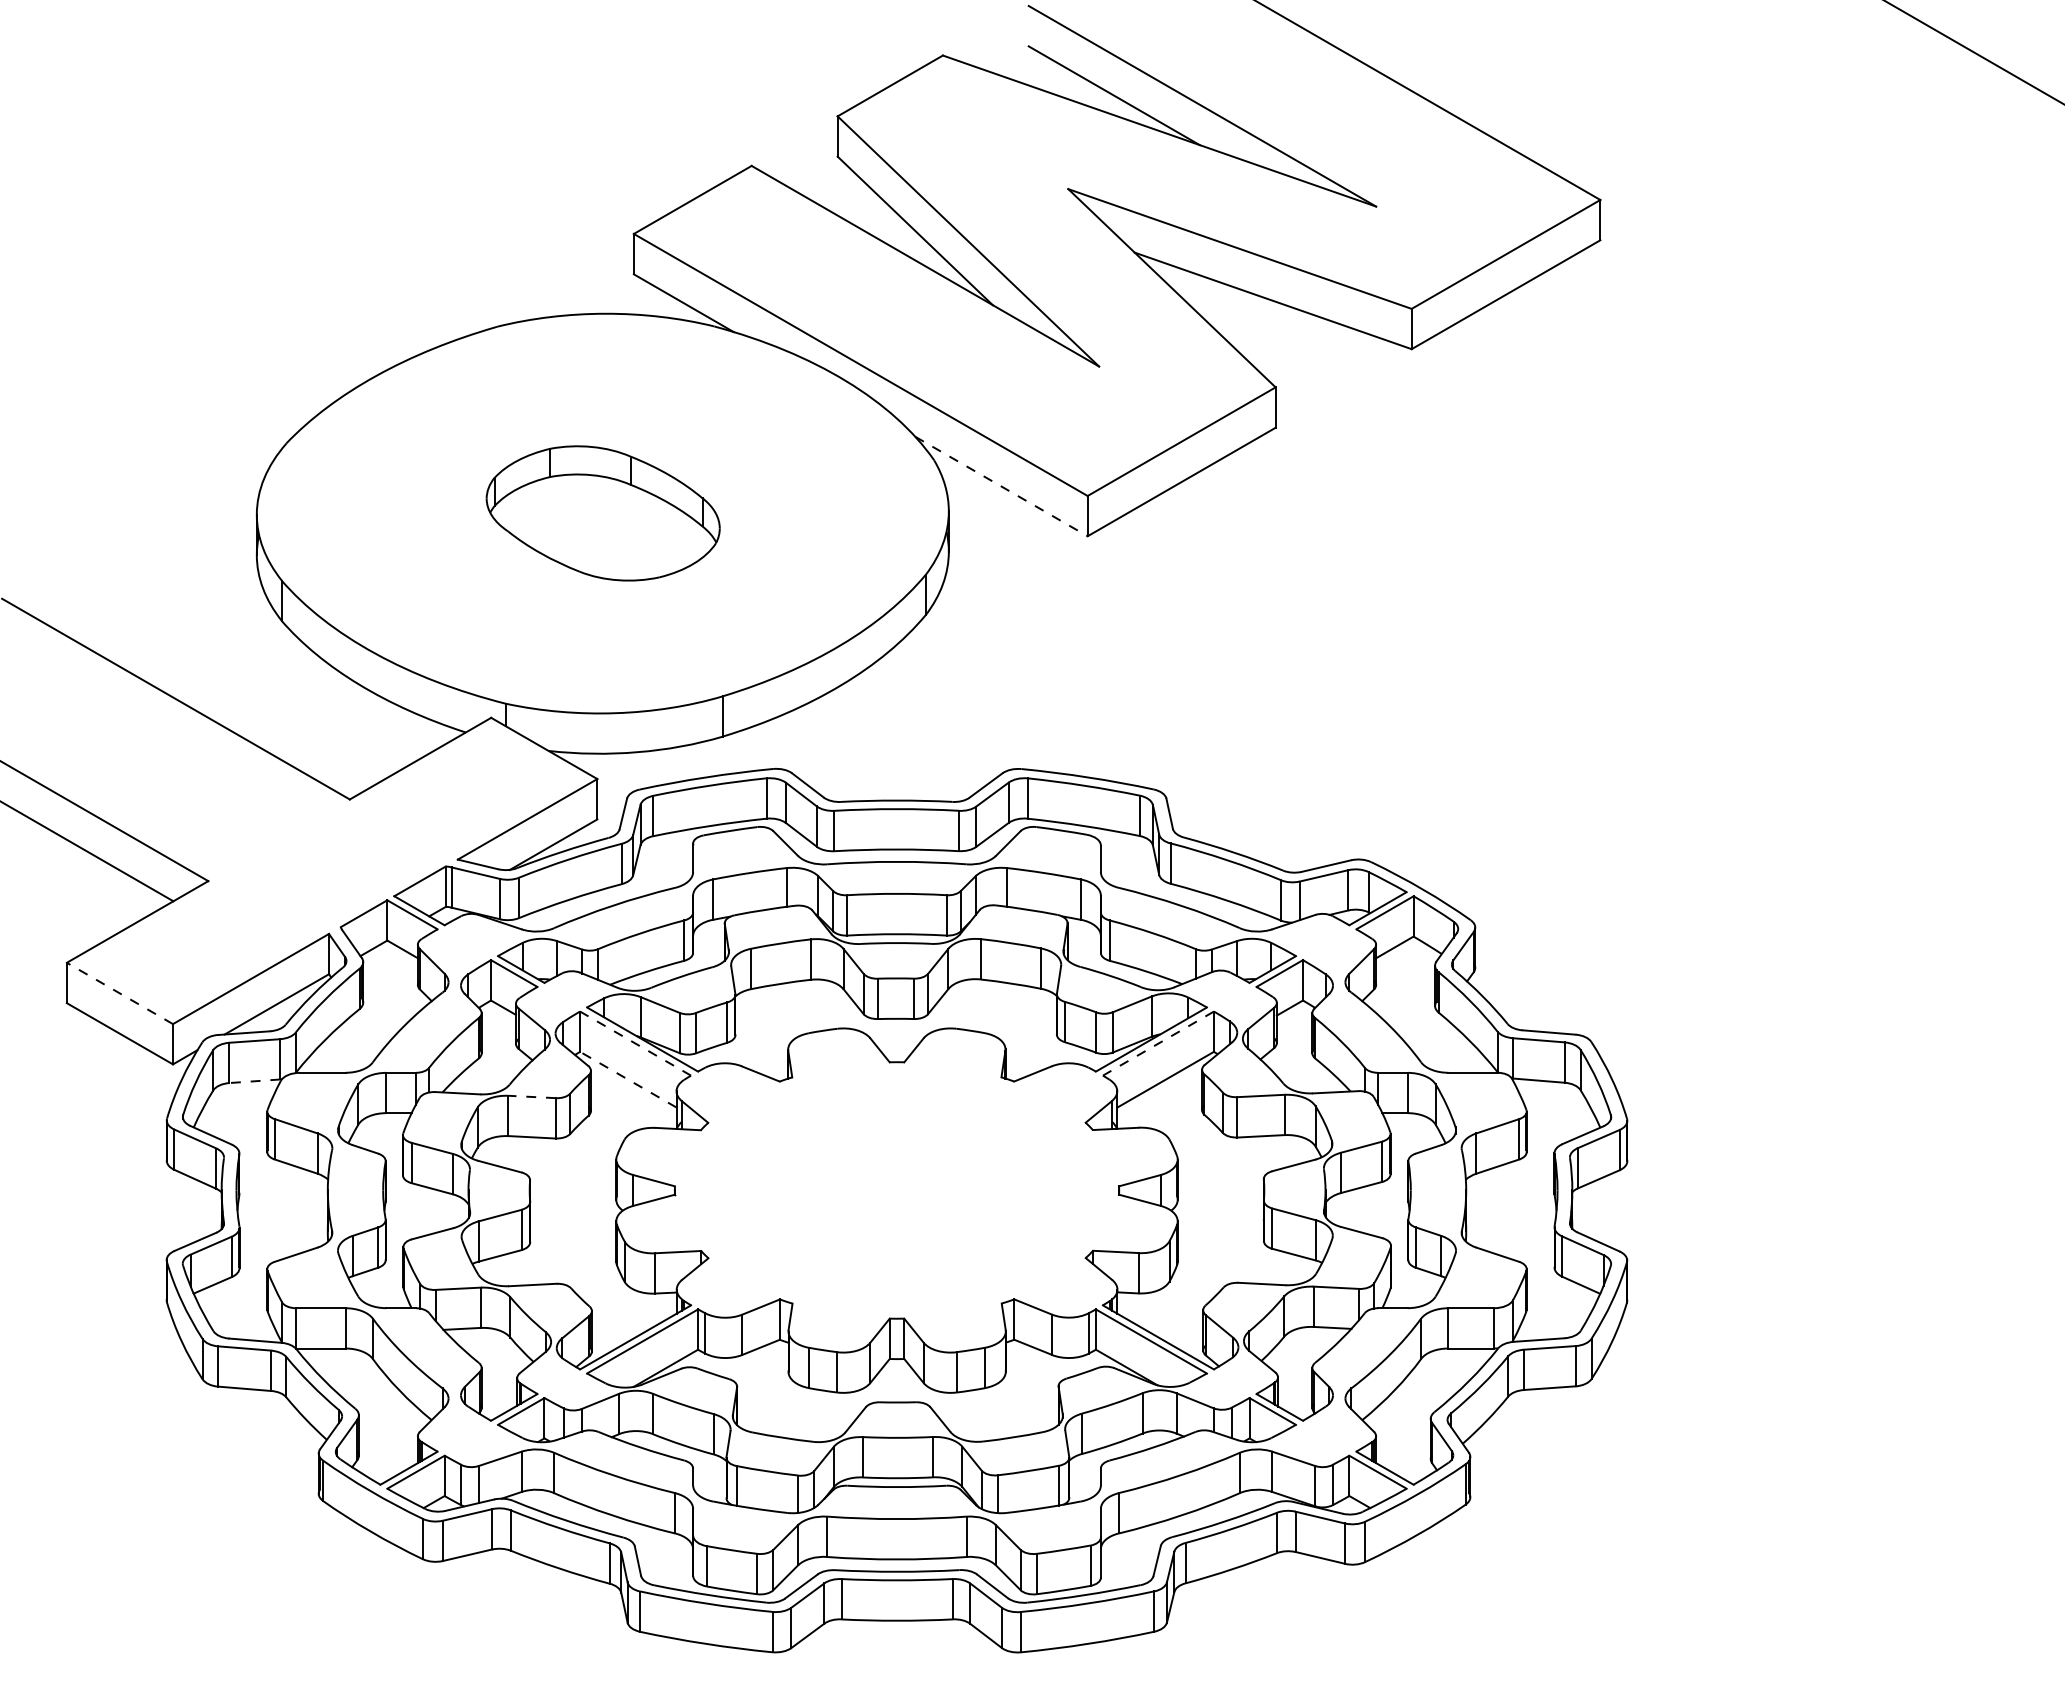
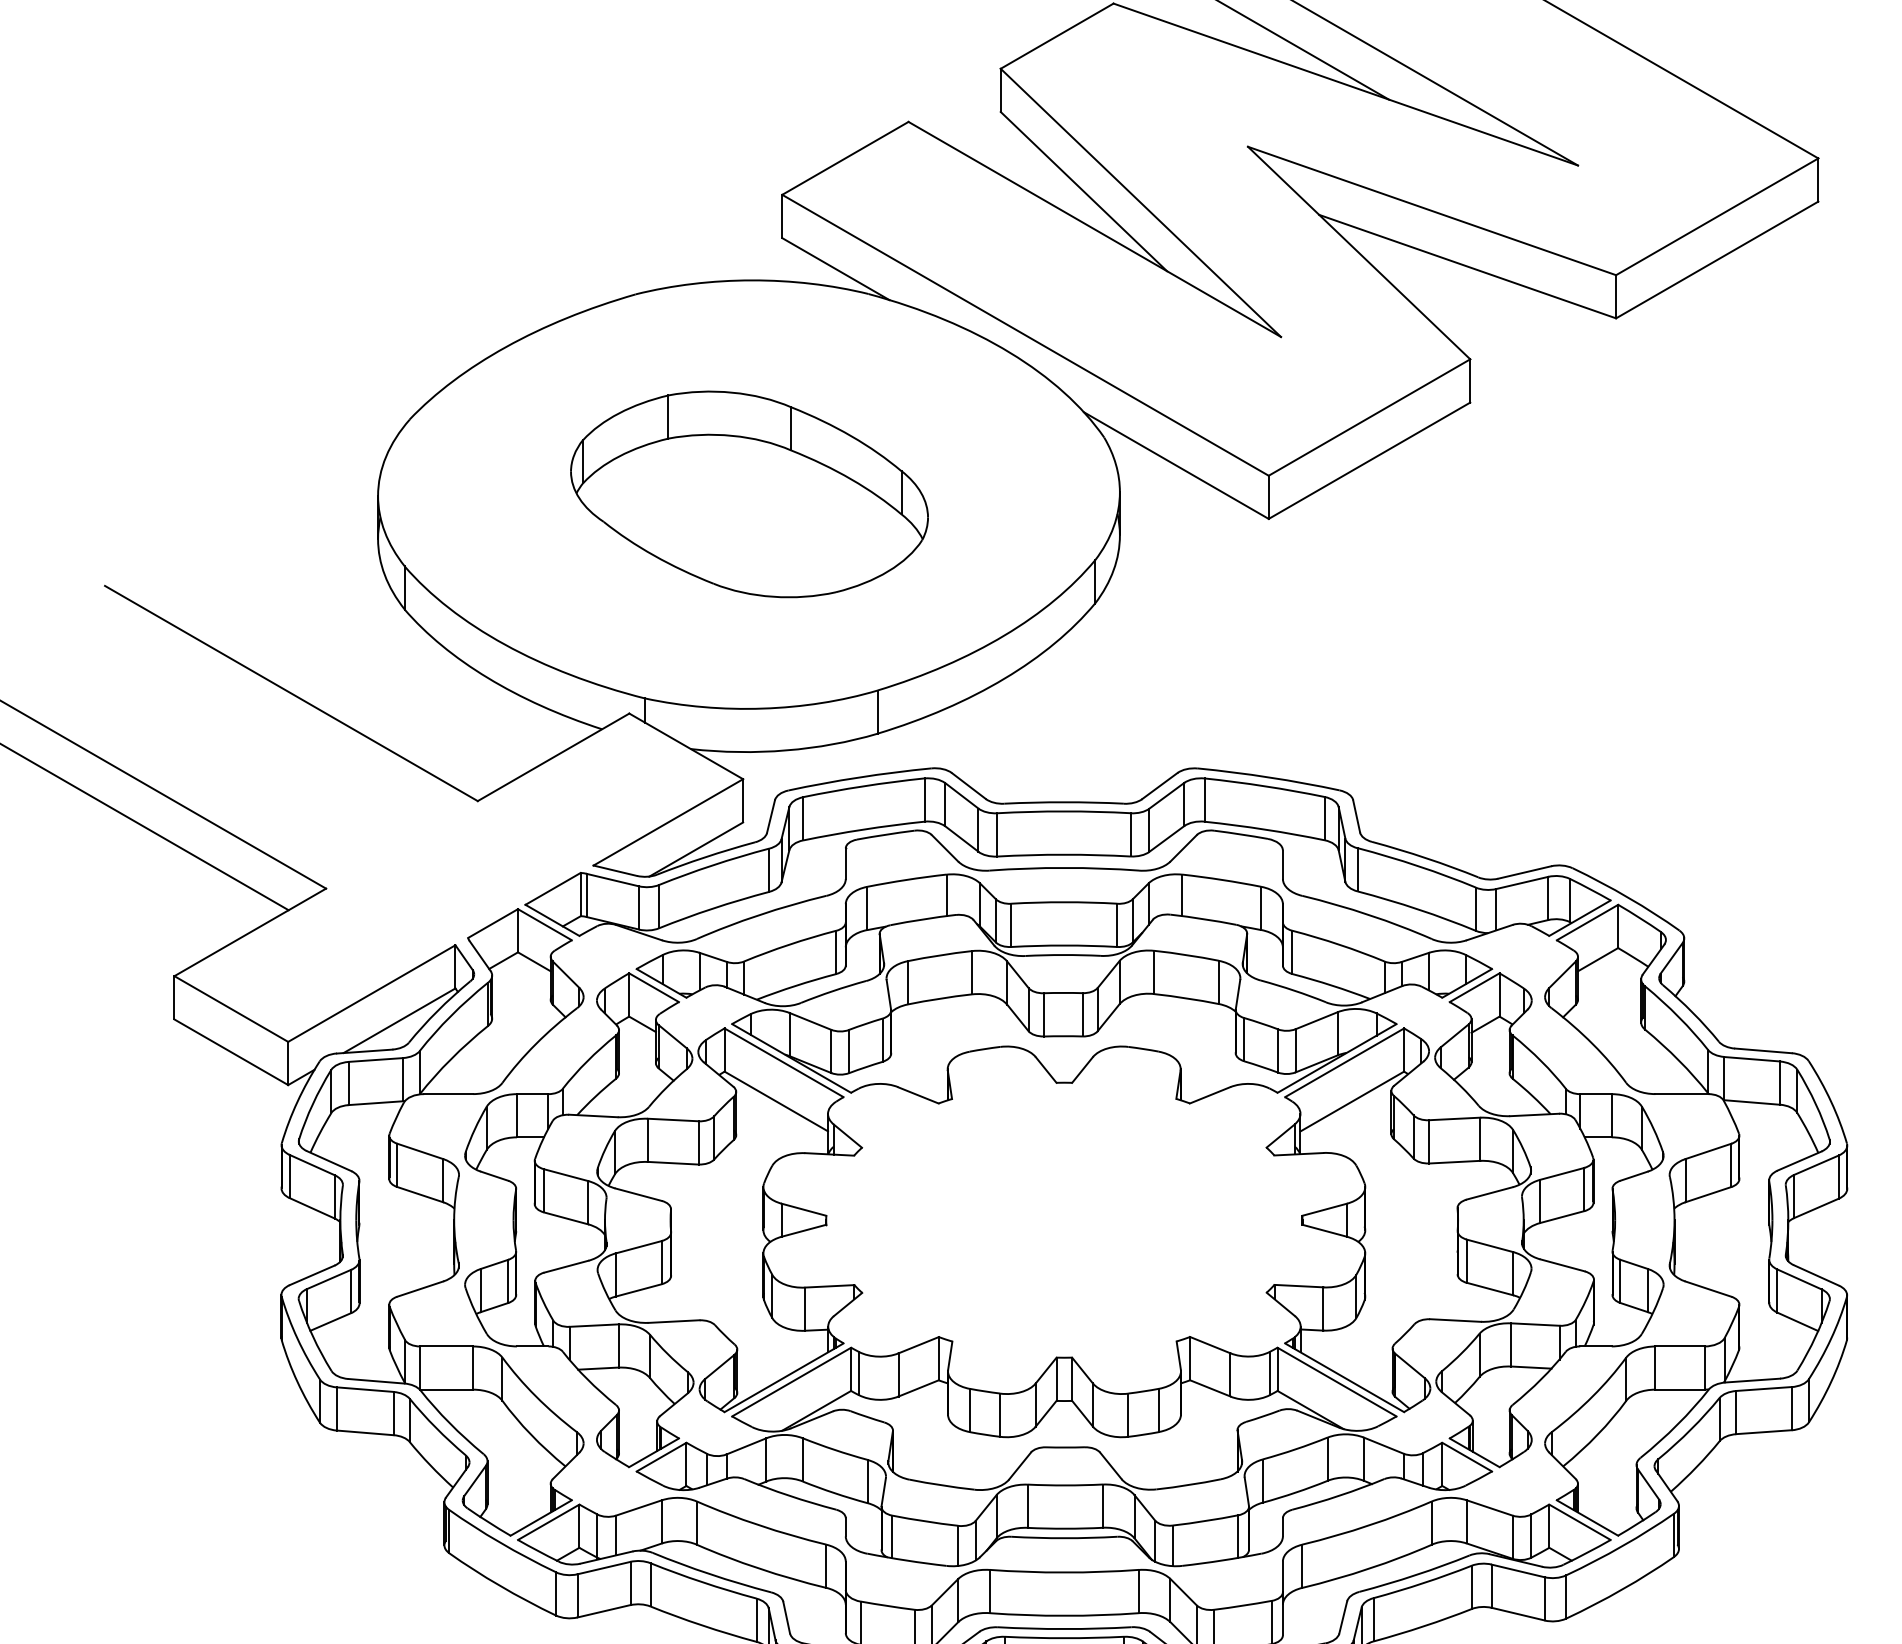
line: (1001, 486) -> (1176, 465), dashed -> solid
part: (602, 513) -> (748, 494), size x1.43
line: (119, 993) -> (230, 1009), dashed -> solid
line: (635, 1043) -> (784, 1062), dashed -> solid
line: (1158, 1043) -> (1344, 1062), dashed -> solid
line: (628, 1079) -> (776, 1101), dashed -> solid
line: (254, 1081) -> (375, 1103), dashed -> solid
line: (532, 1096) -> (673, 1119), dashed -> solid

